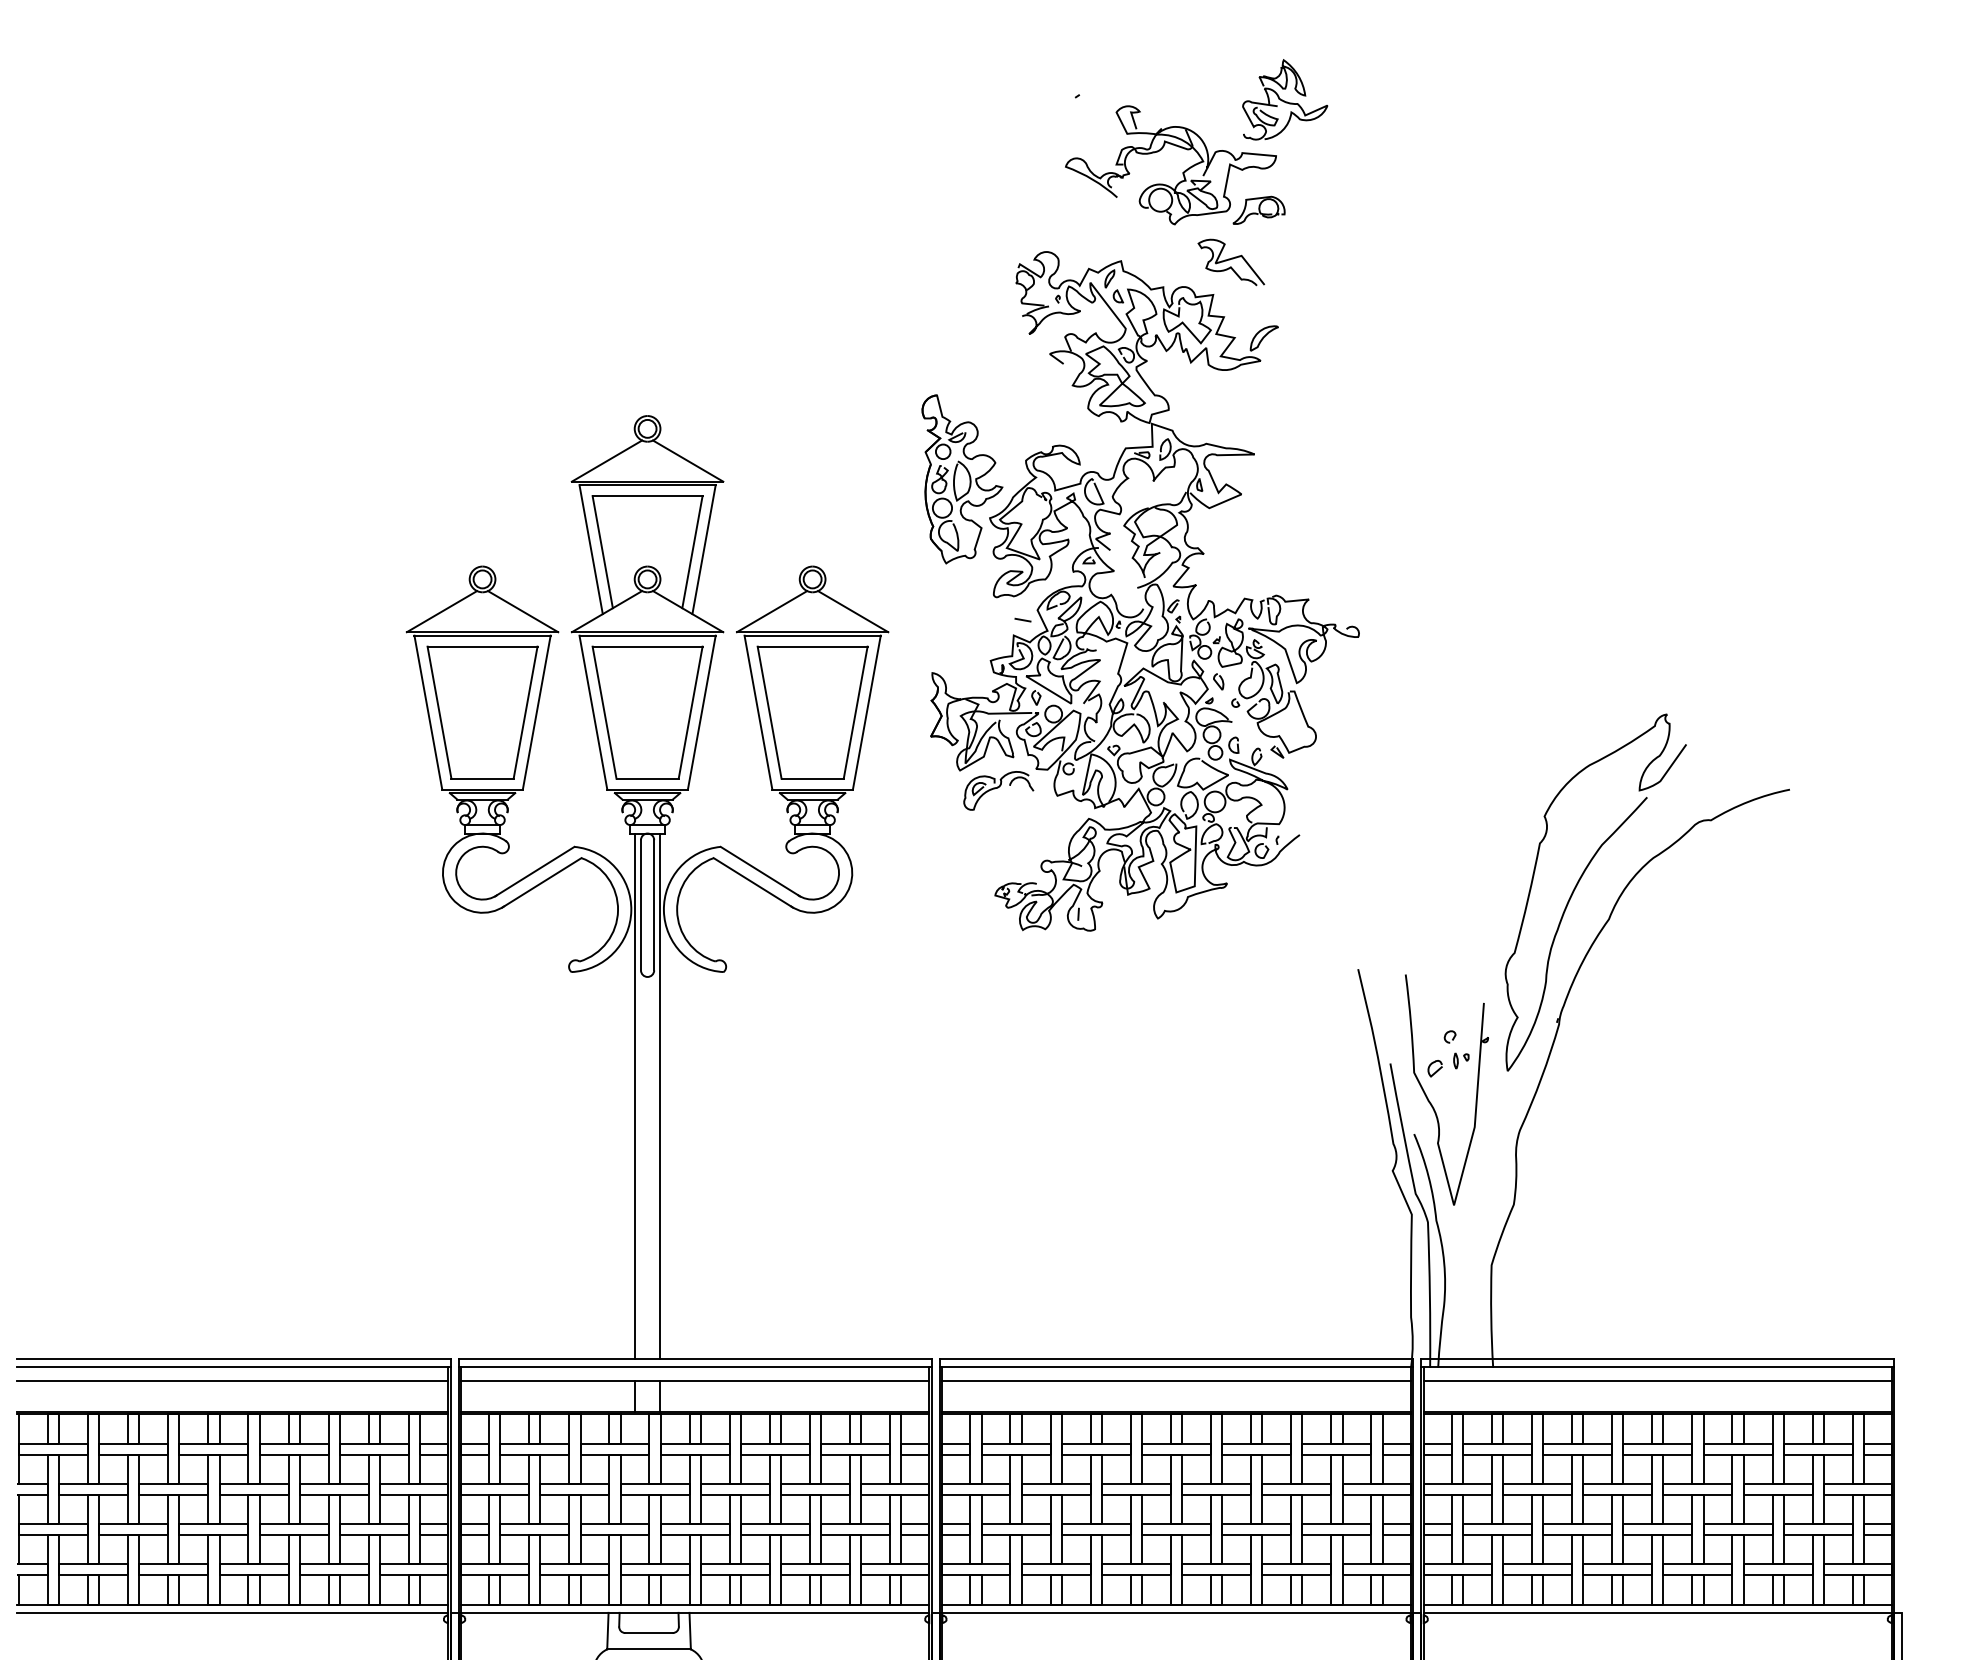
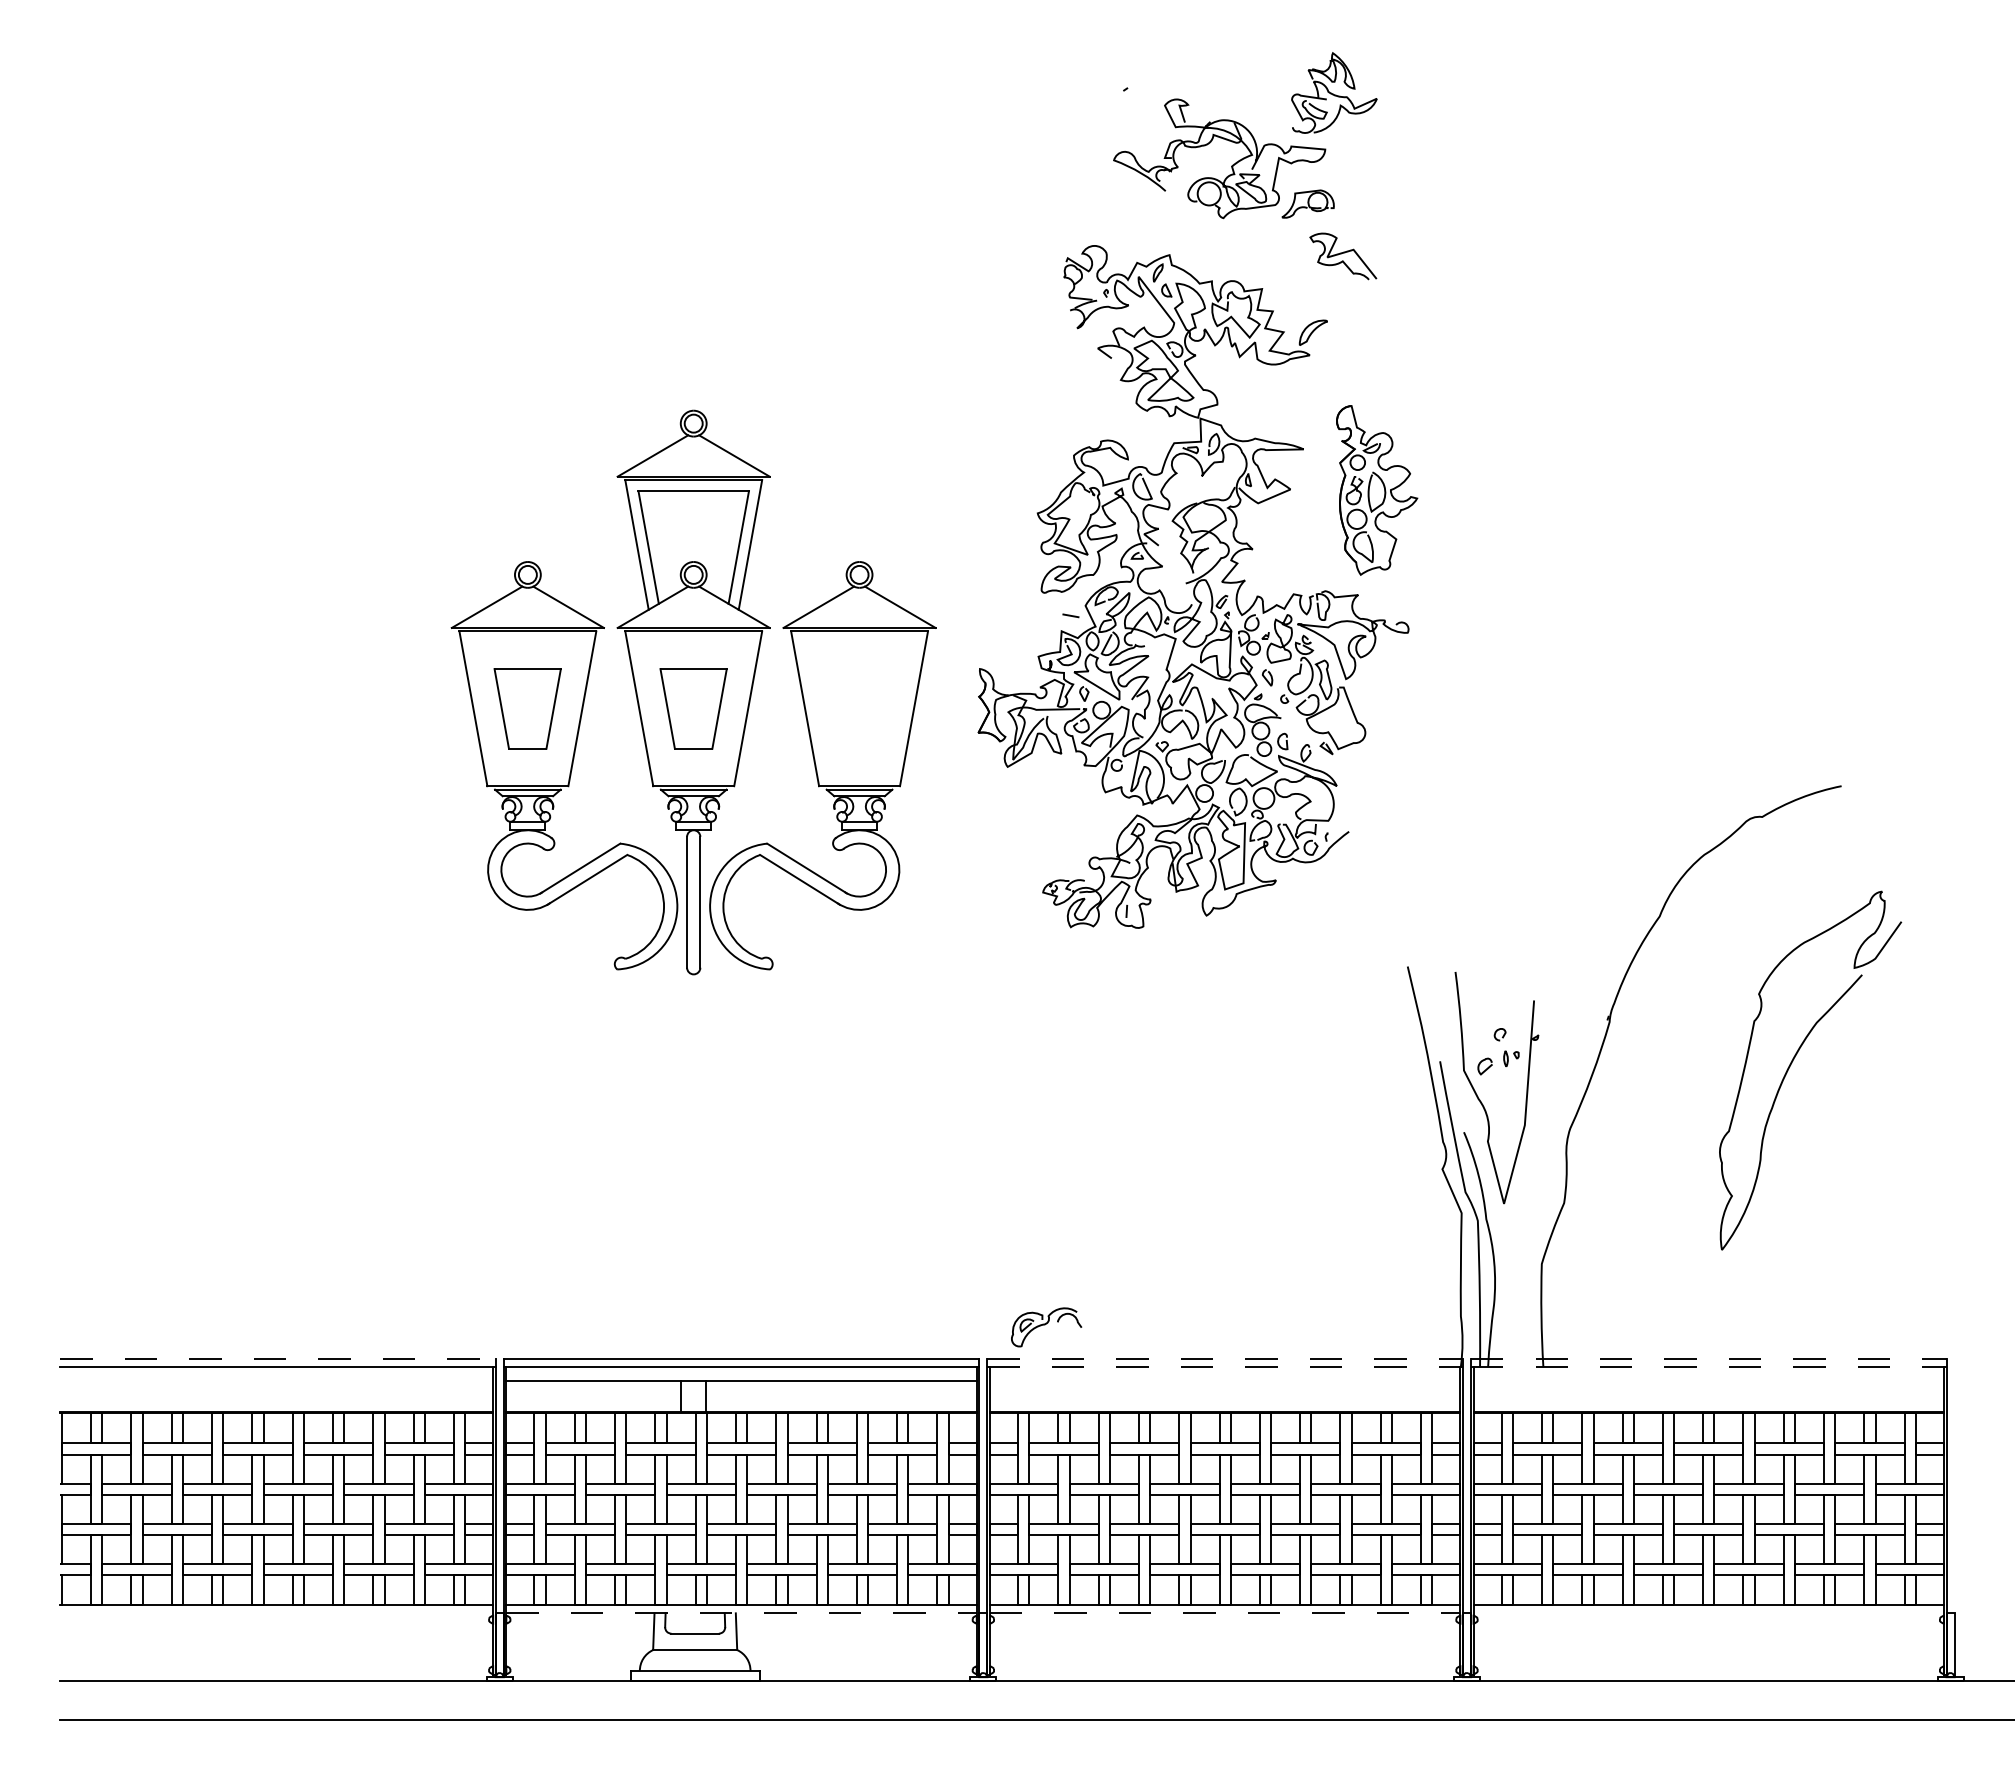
curve: (1229, 260) -> (1341, 254), moved
part: (962, 479) -> (1377, 490), moved
part: (482, 712) -> (527, 708), size x0.6
part: (647, 712) -> (693, 708), size x0.6
part: (812, 712) -> (859, 708), removed
part: (998, 790) -> (1046, 1327), moved
curve: (1578, 883) -> (1793, 1061), moved
line: (635, 1096) -> (681, 1094), removed
line: (660, 1096) -> (706, 1094), removed
line: (234, 1359) -> (278, 1358), solid -> dashed
line: (1176, 1359) -> (1225, 1358), solid -> dashed
line: (1657, 1359) -> (1708, 1358), solid -> dashed
line: (1176, 1367) -> (1225, 1366), solid -> dashed
line: (1657, 1367) -> (1708, 1366), solid -> dashed
line: (232, 1381) -> (276, 1380), removed
line: (1175, 1381) -> (1224, 1380), removed
line: (1657, 1381) -> (1708, 1380), removed
line: (232, 1613) -> (276, 1613), removed
line: (696, 1613) -> (742, 1613), solid -> dashed
line: (1176, 1613) -> (1225, 1613), solid -> dashed
line: (1657, 1613) -> (1708, 1613), removed

